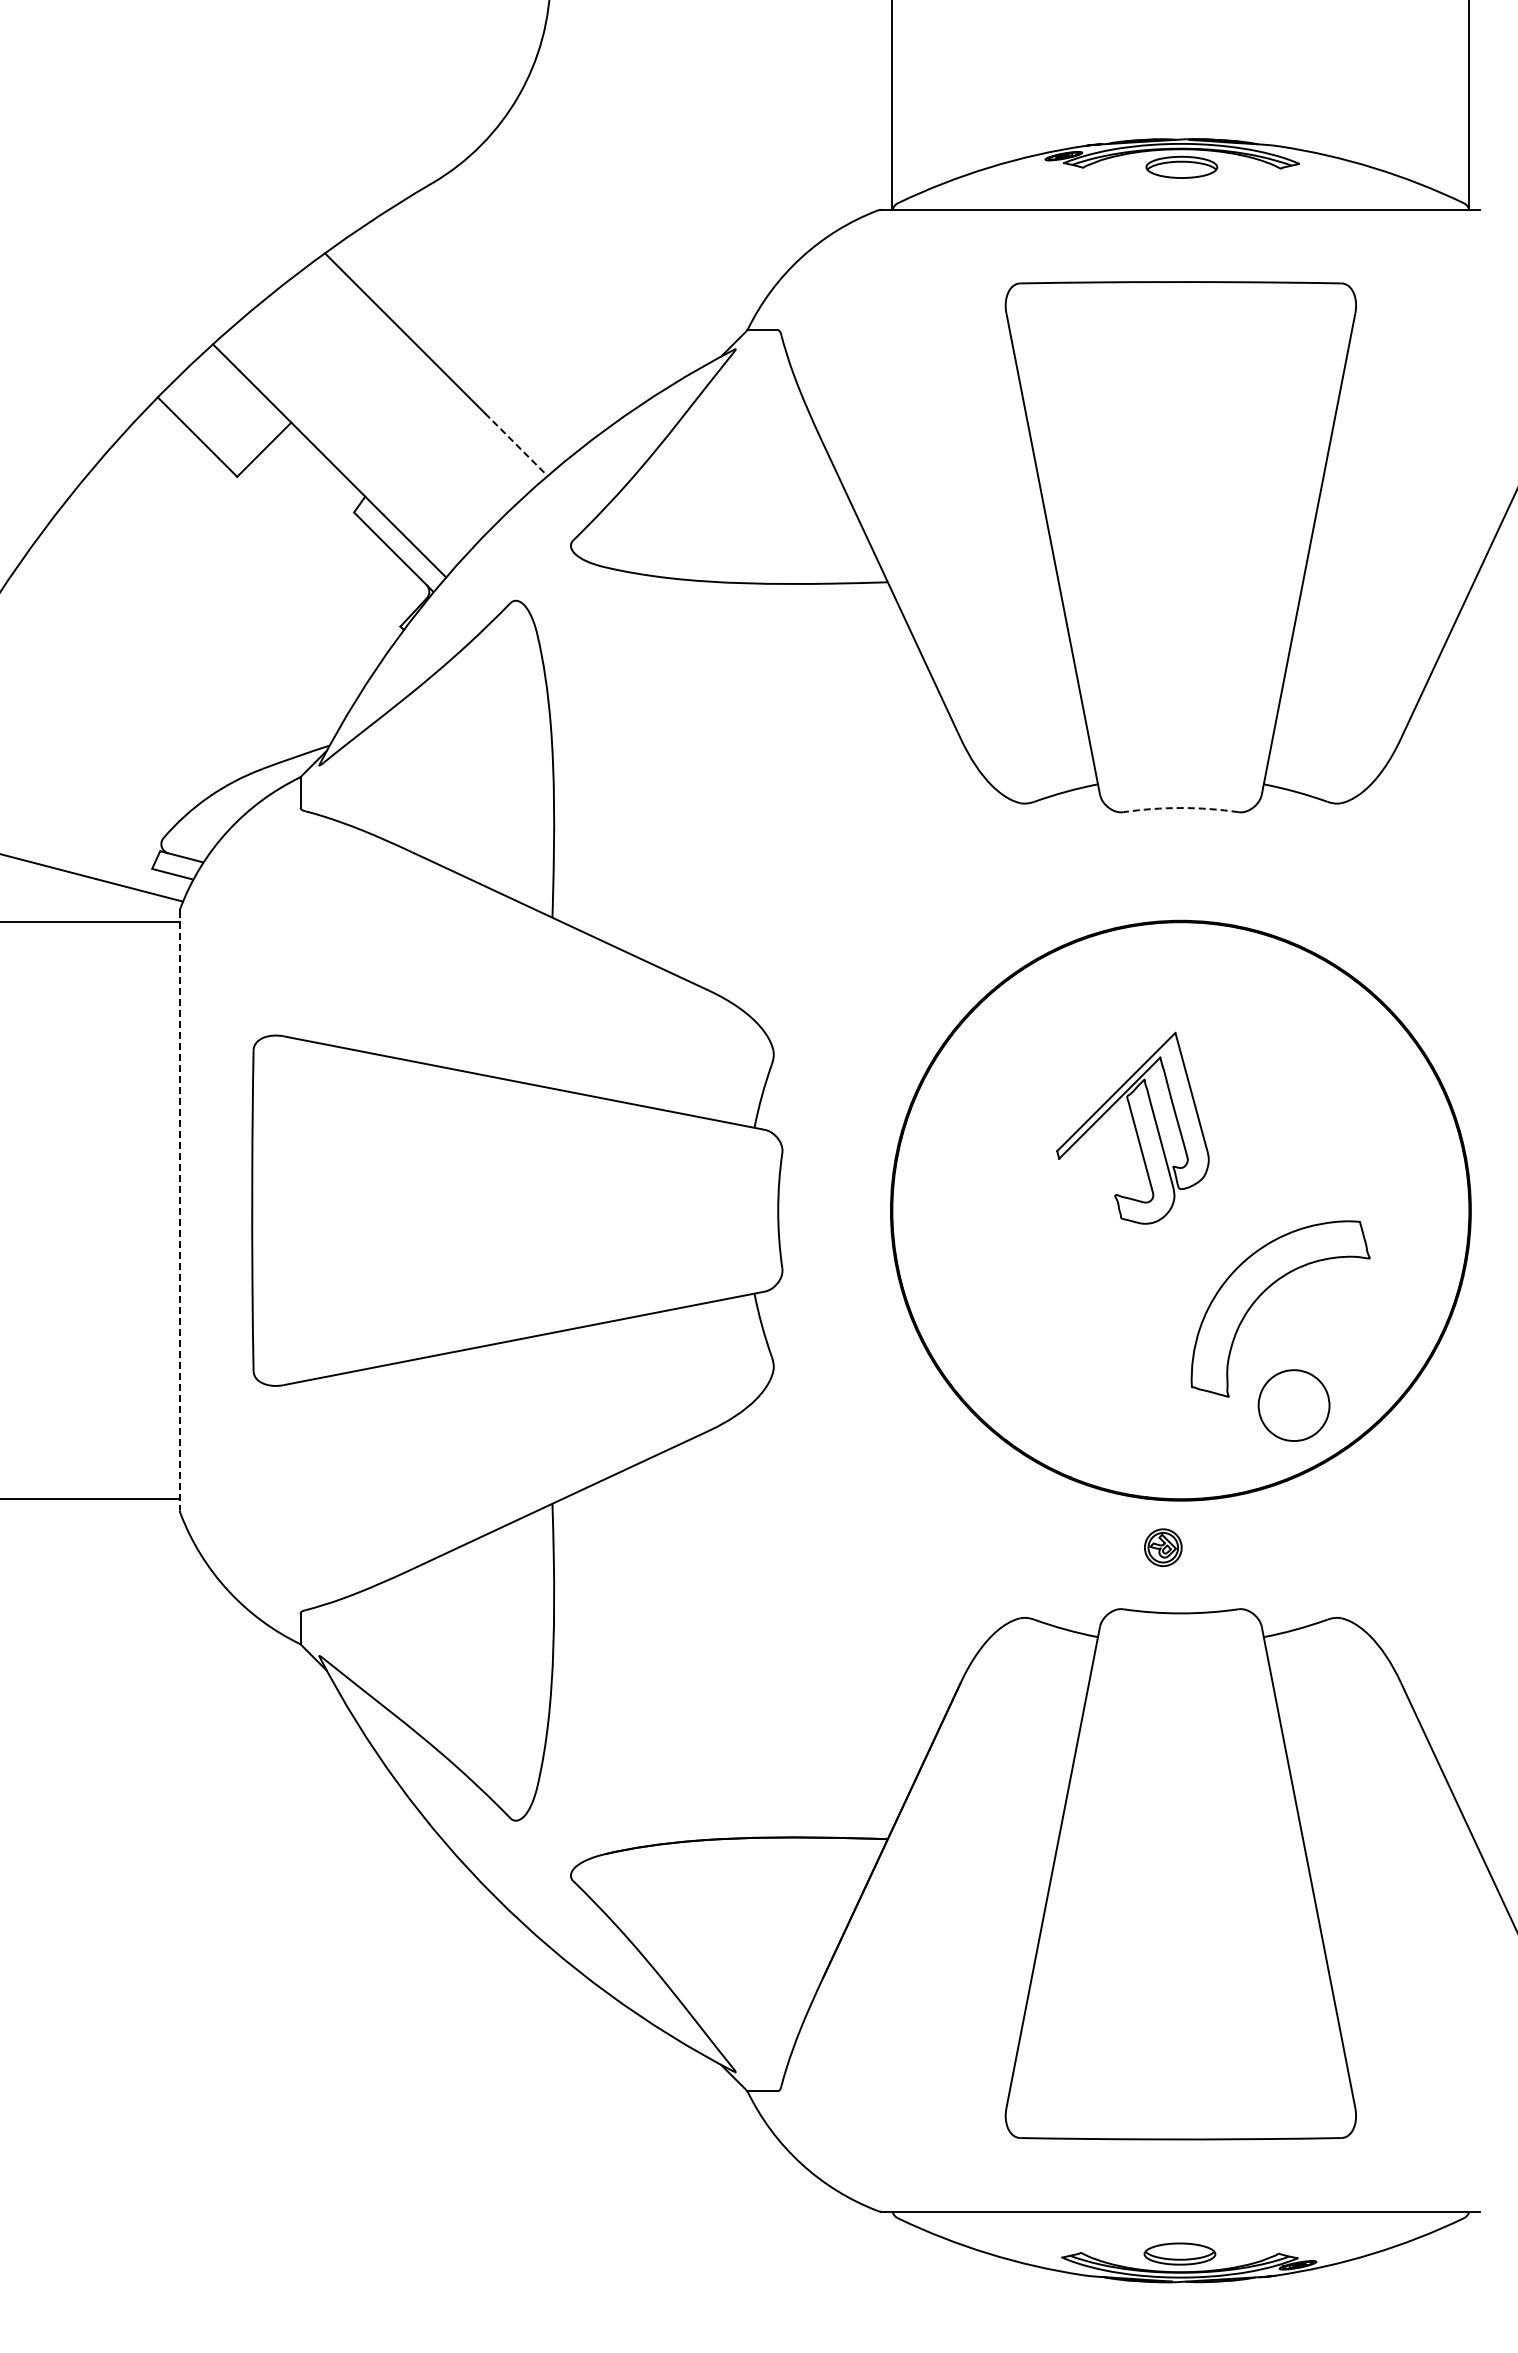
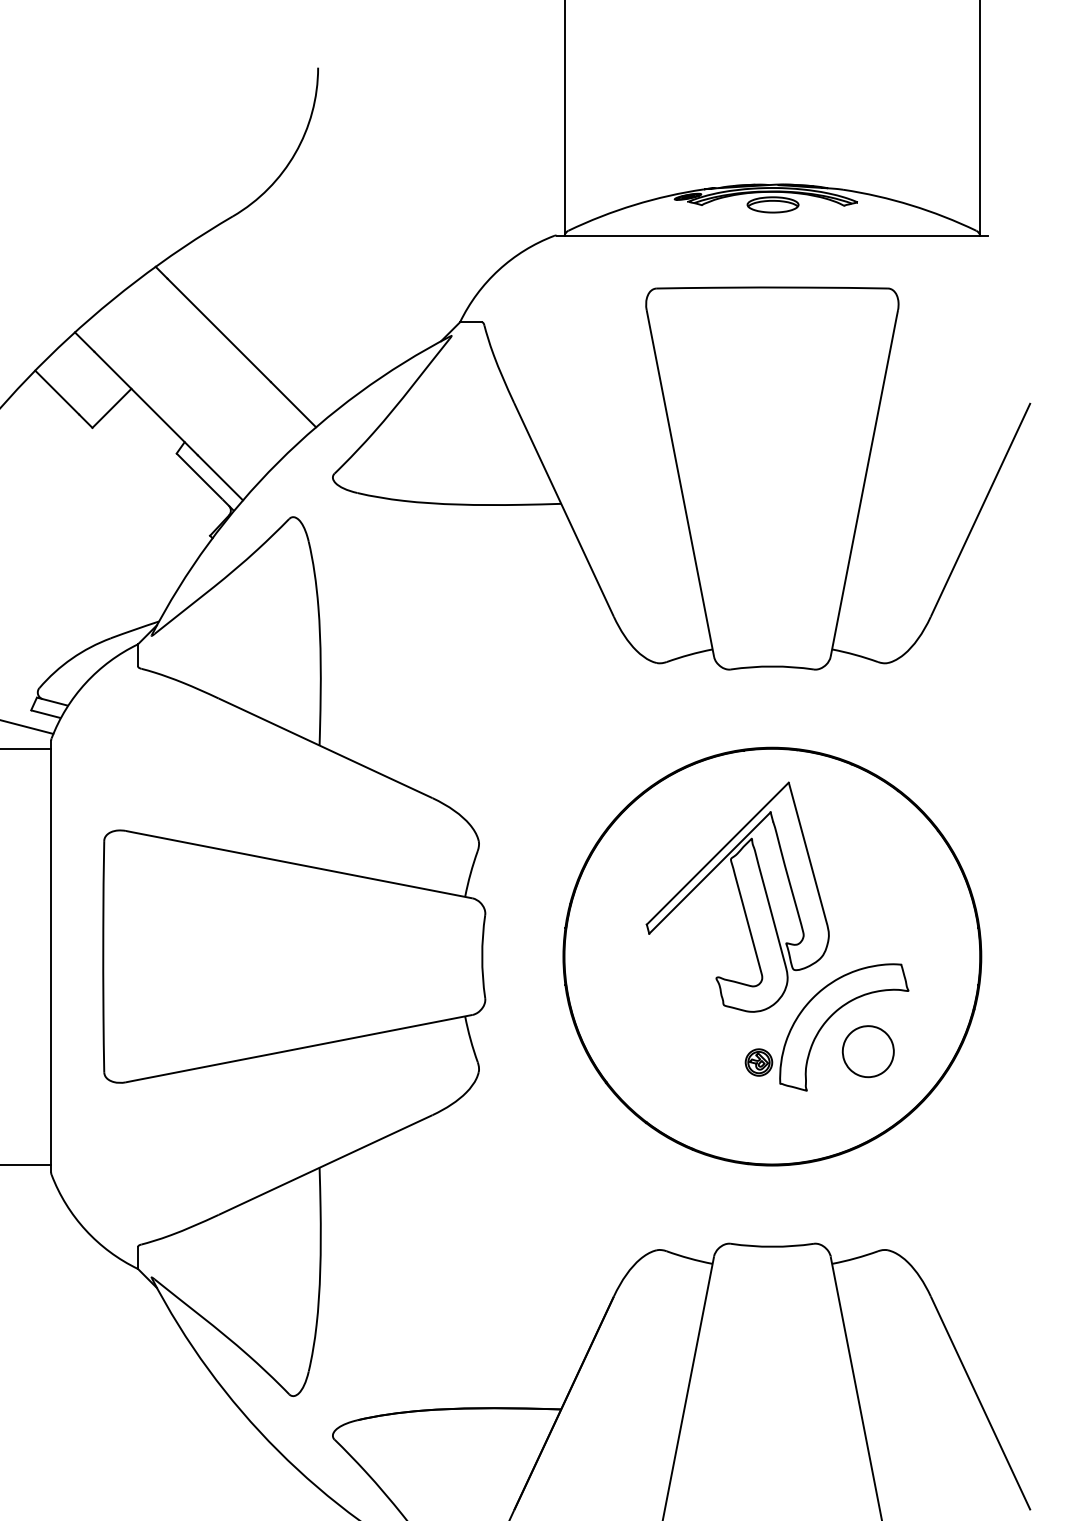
line: (516, 444) -> (293, 404), dashed -> solid
arc: (1180, 808) -> (772, 666), dashed -> solid
part: (1132, 1128) -> (737, 897), size x1.67
line: (179, 1210) -> (50, 956), dashed -> solid
part: (1293, 1405) -> (867, 1051), moved
part: (1163, 1547) -> (759, 1062), moved

